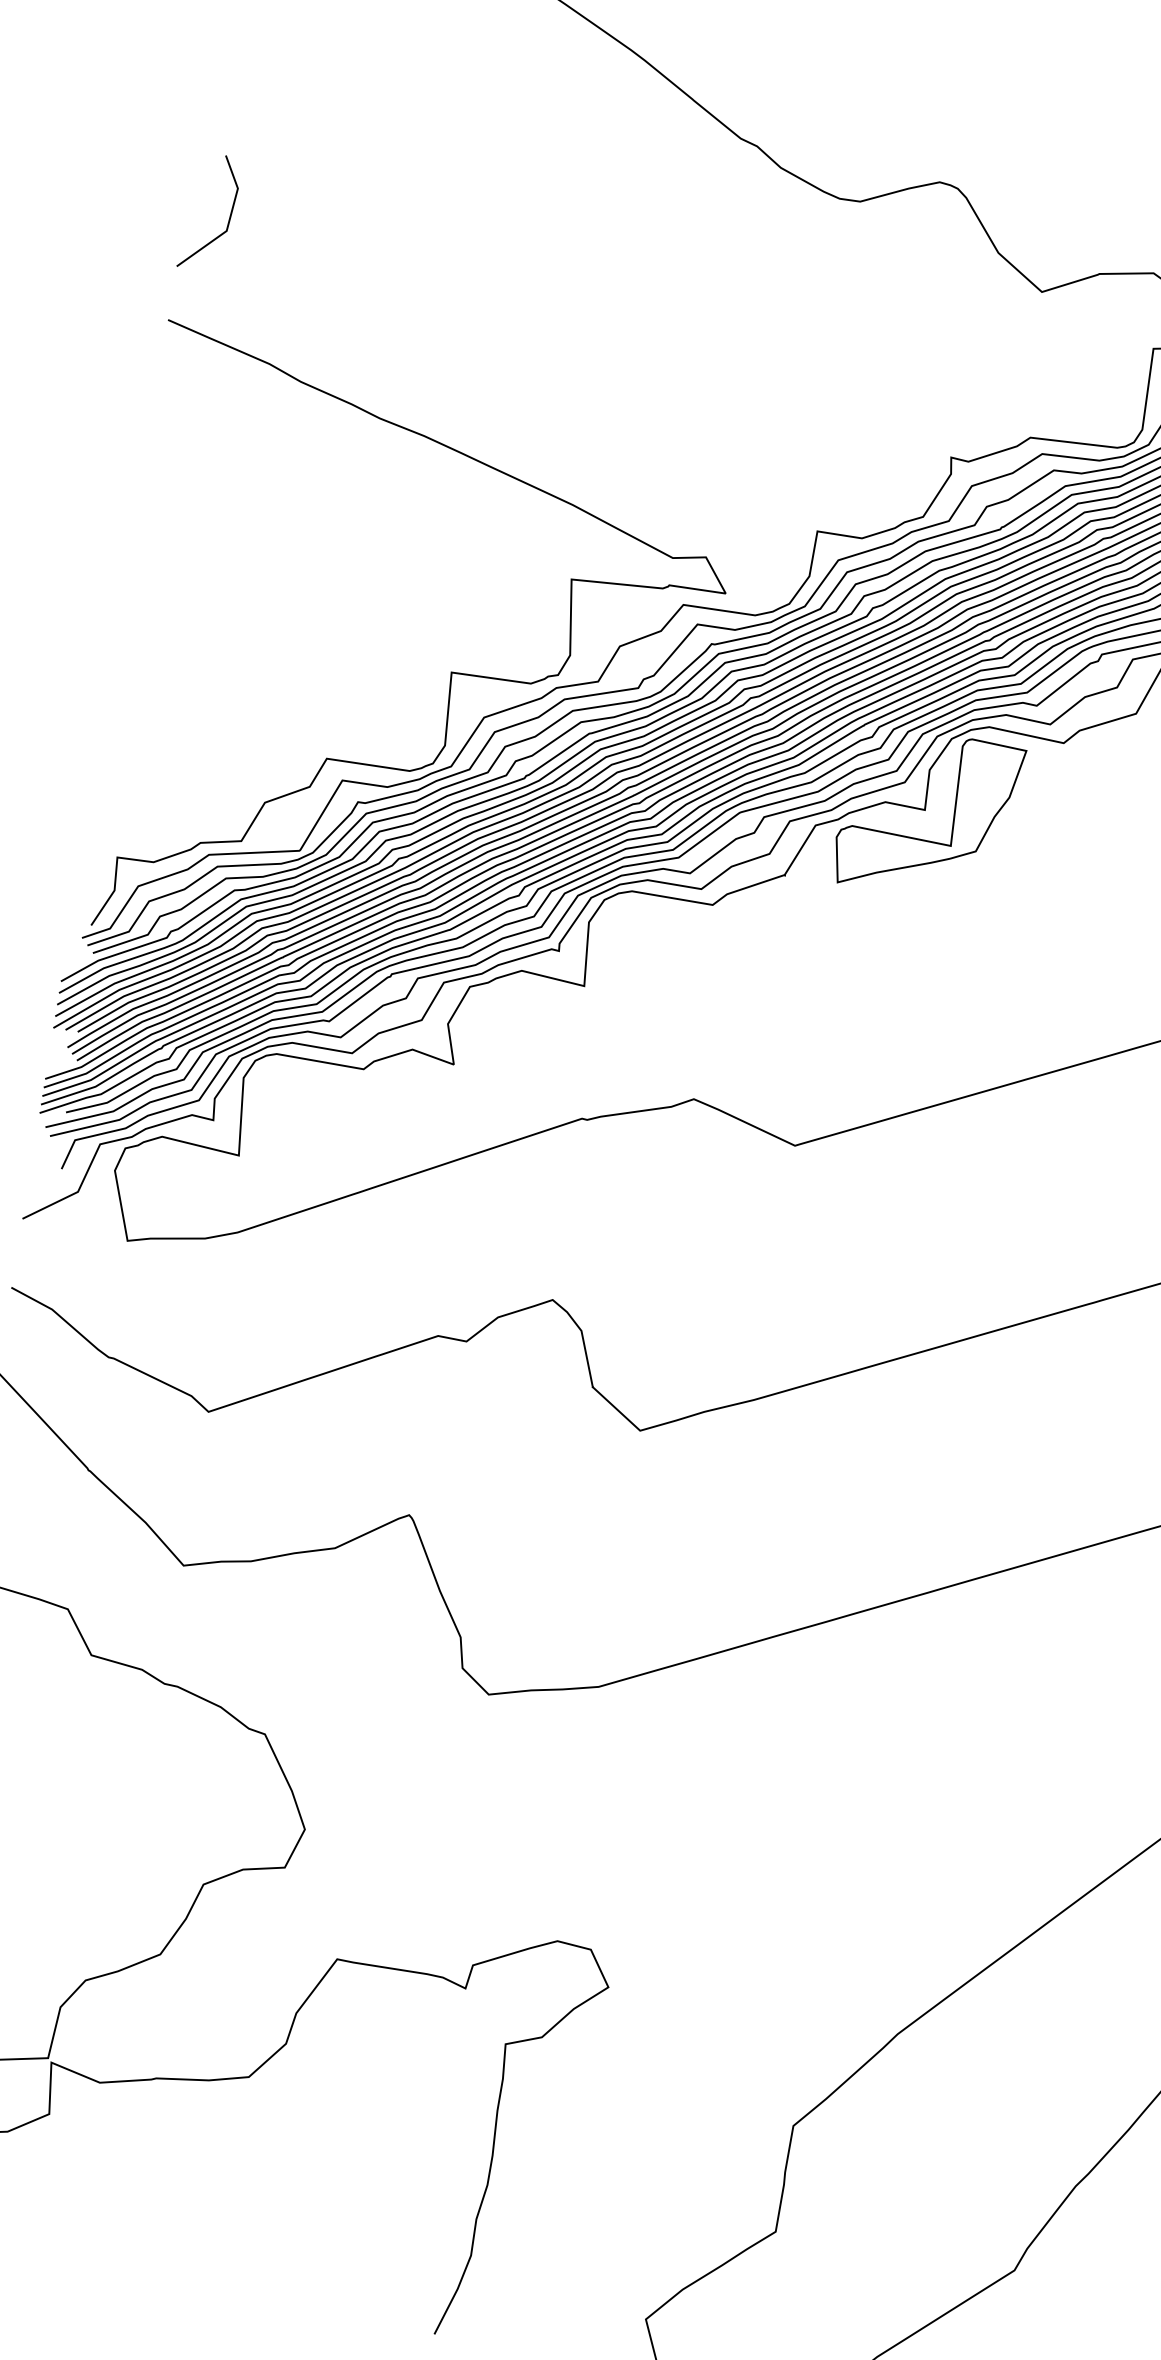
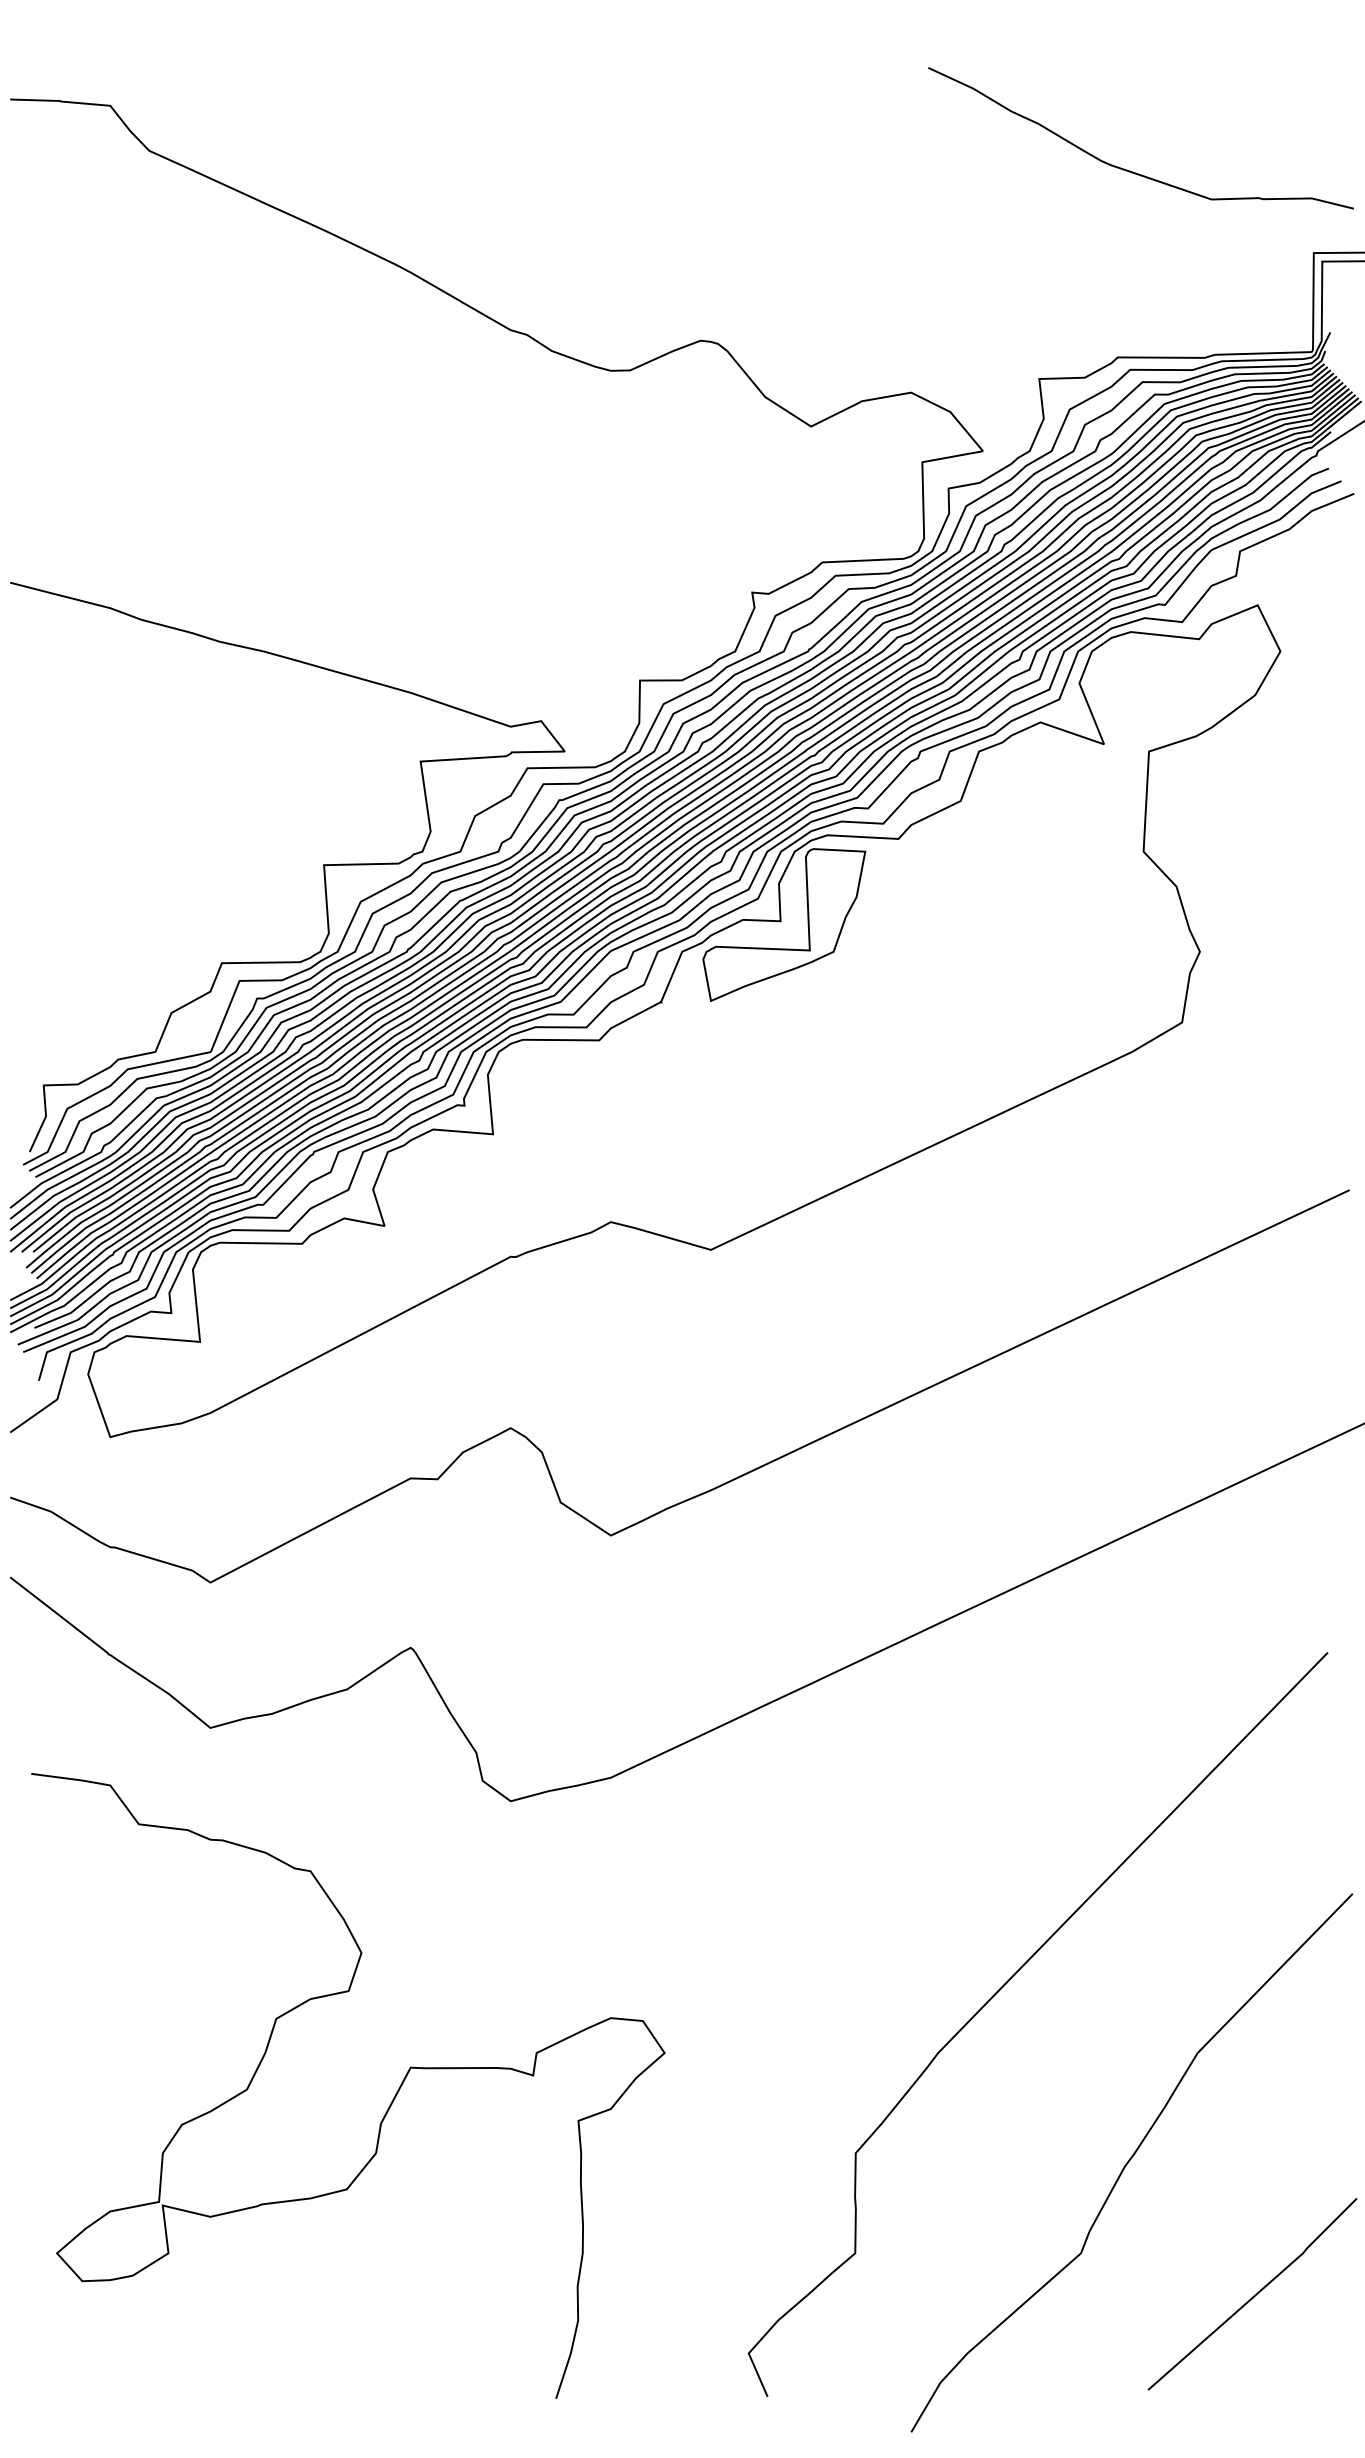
line: (227, 221) -> (50, 483), removed

